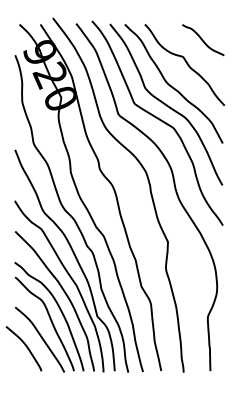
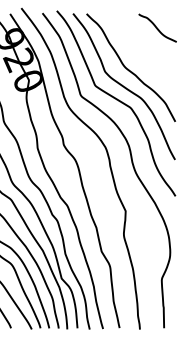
curve: (186, 64) -> (142, 50), removed

